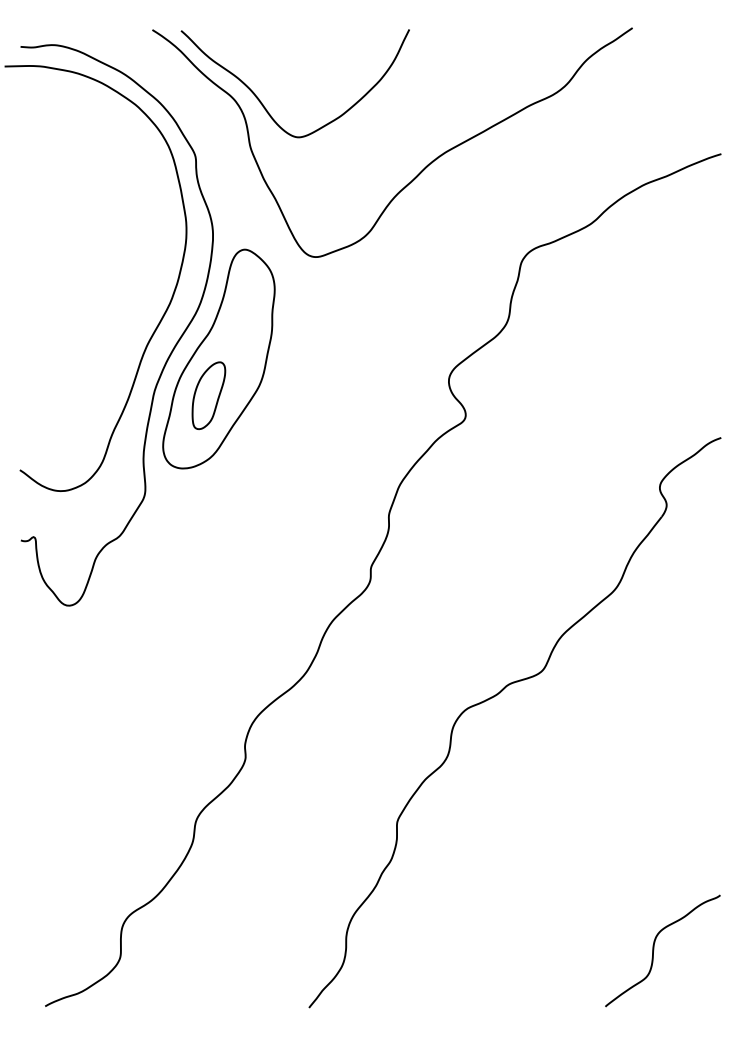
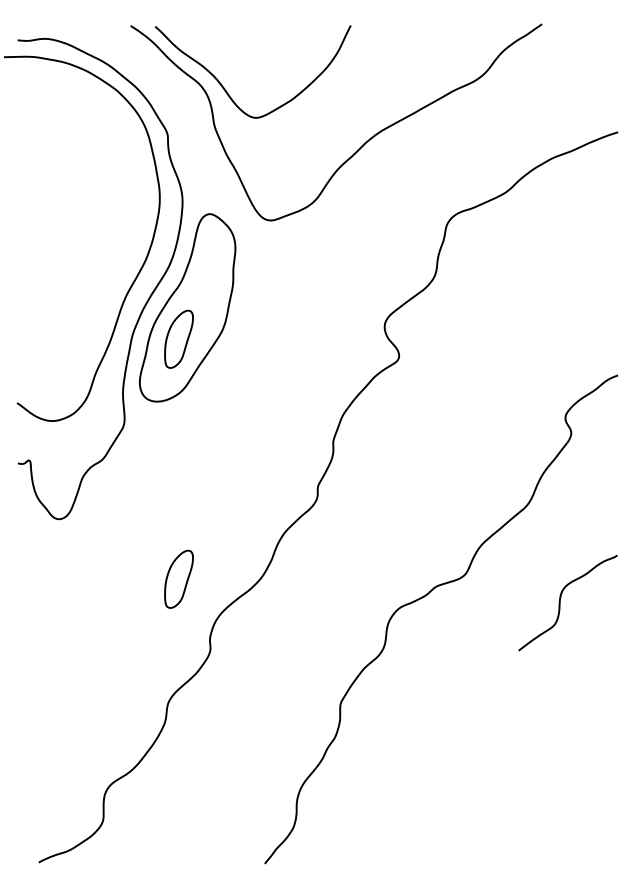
part: (208, 674) -> (178, 578), added
curve: (654, 950) -> (560, 602), moved

